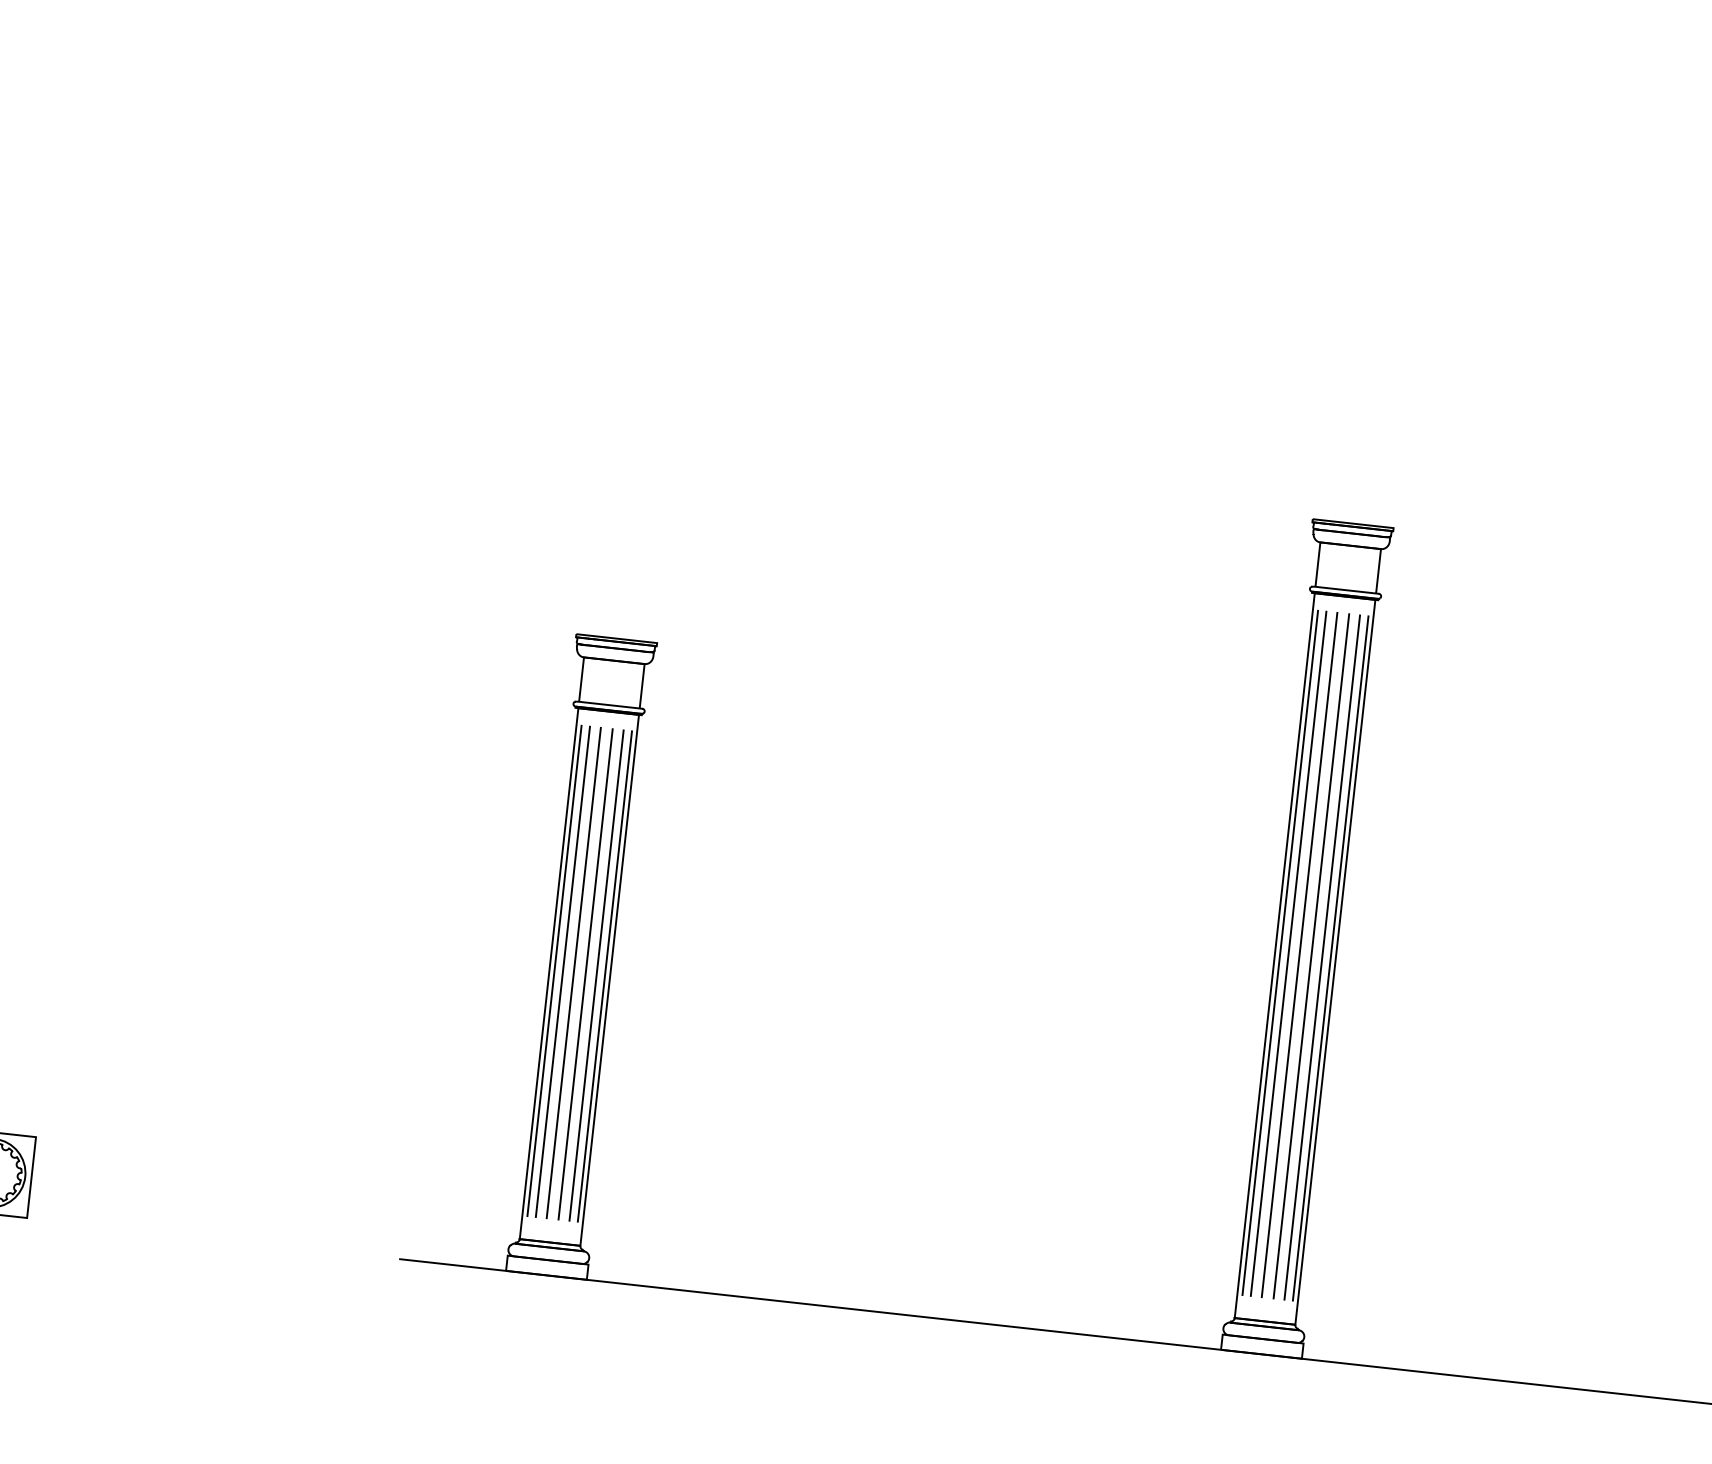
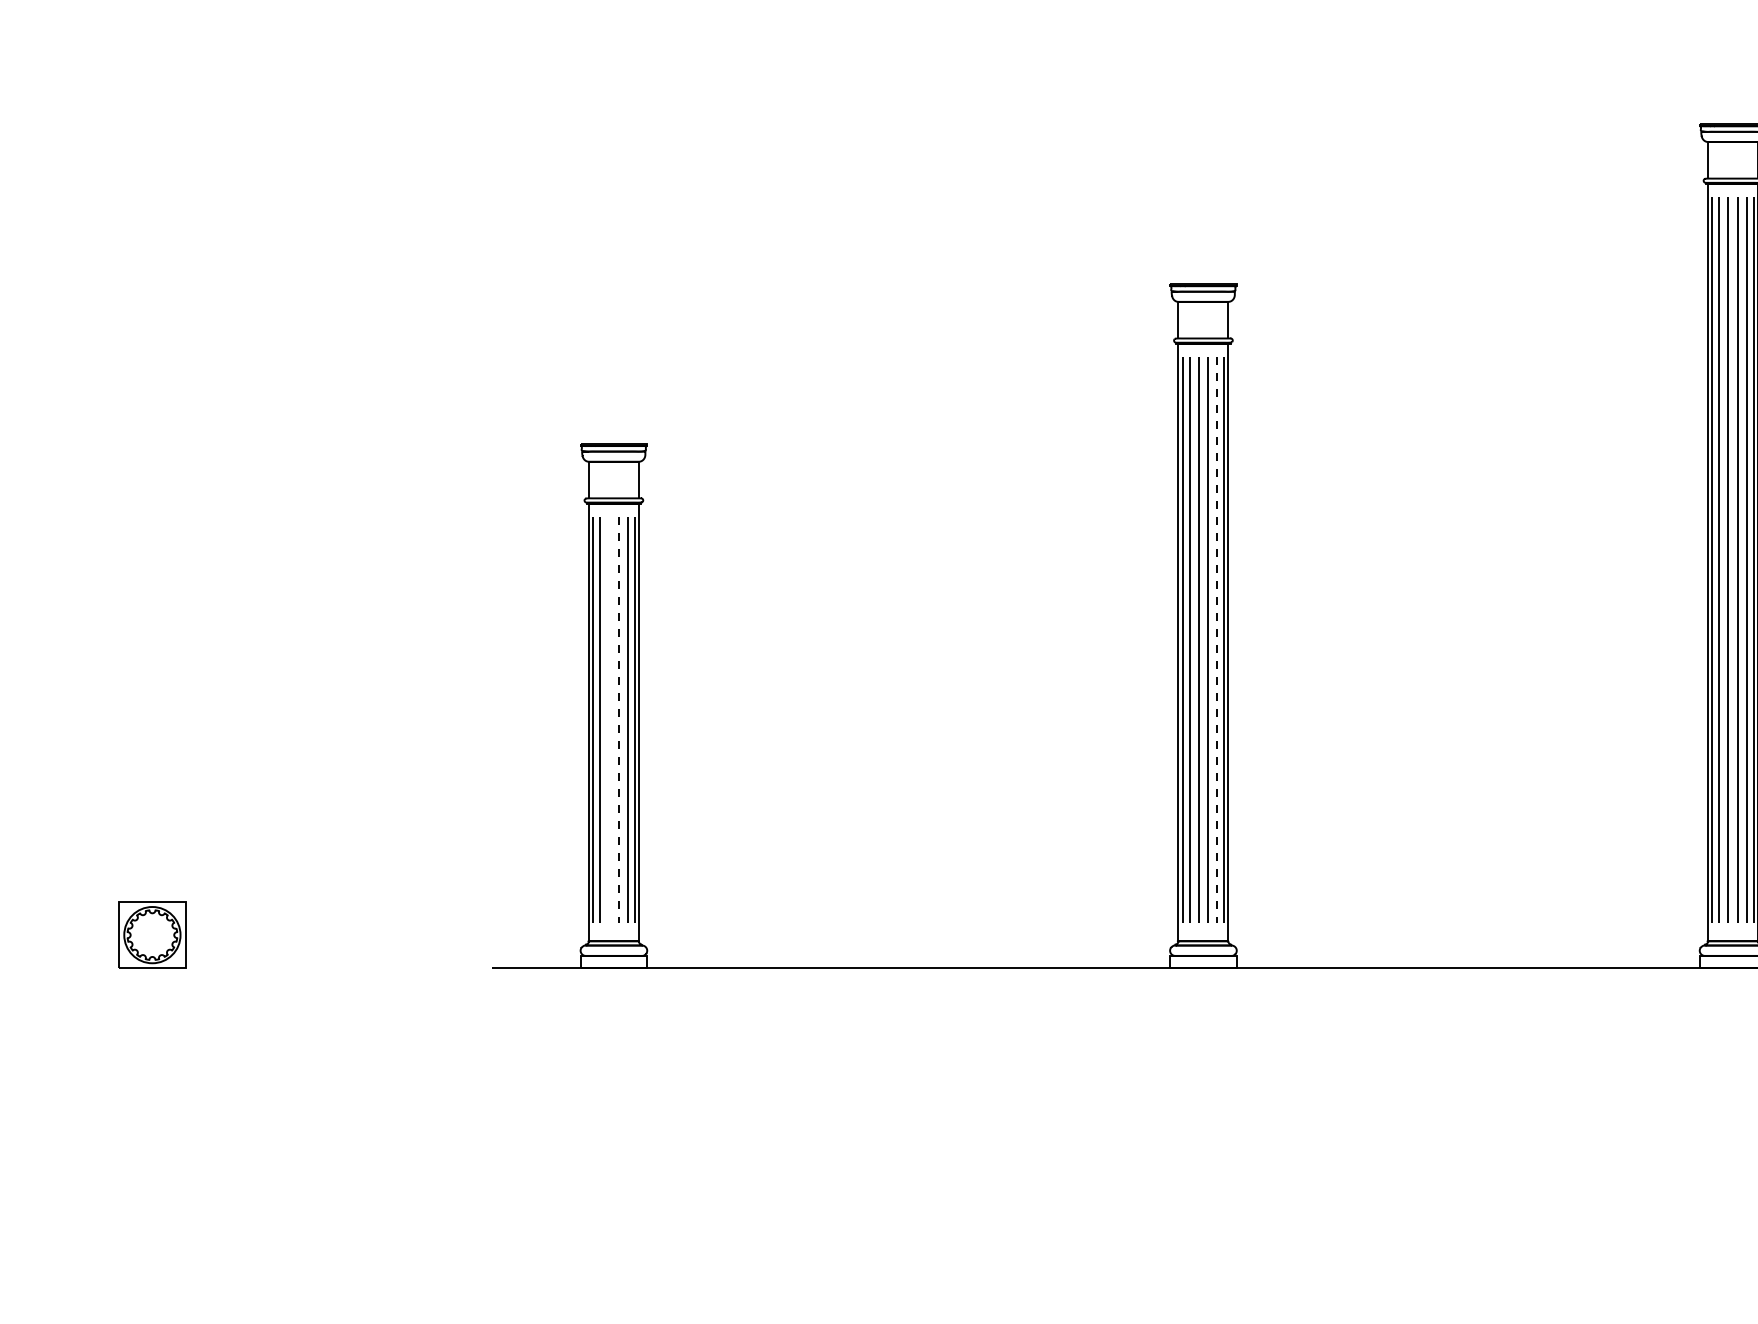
line: (1322, 957) -> (1217, 639), solid -> dashed
line: (573, 972) -> (608, 719), removed
line: (585, 973) -> (618, 719), solid -> dashed

